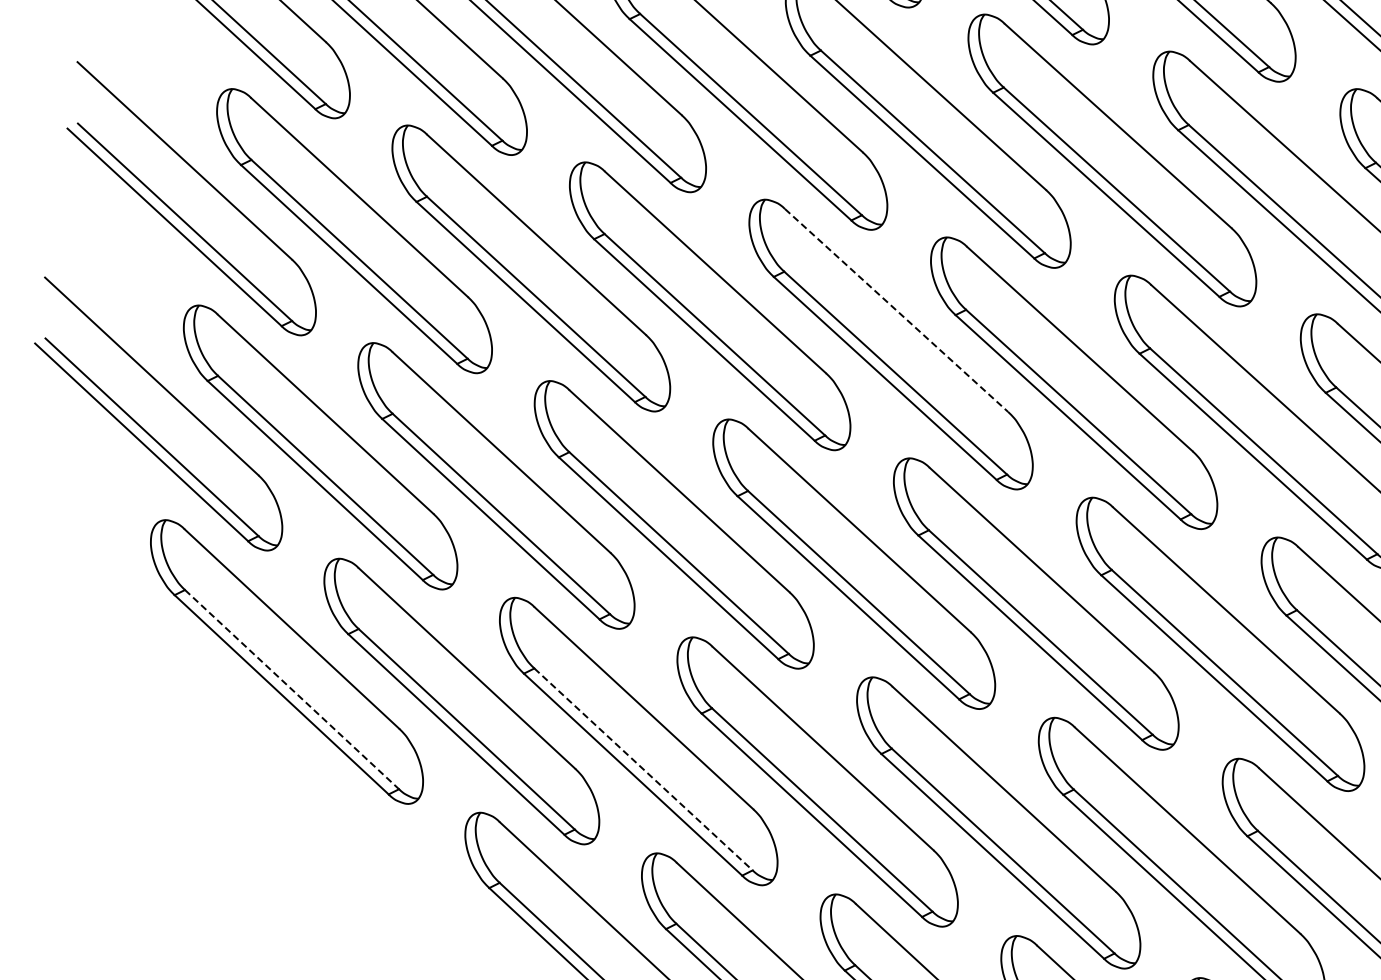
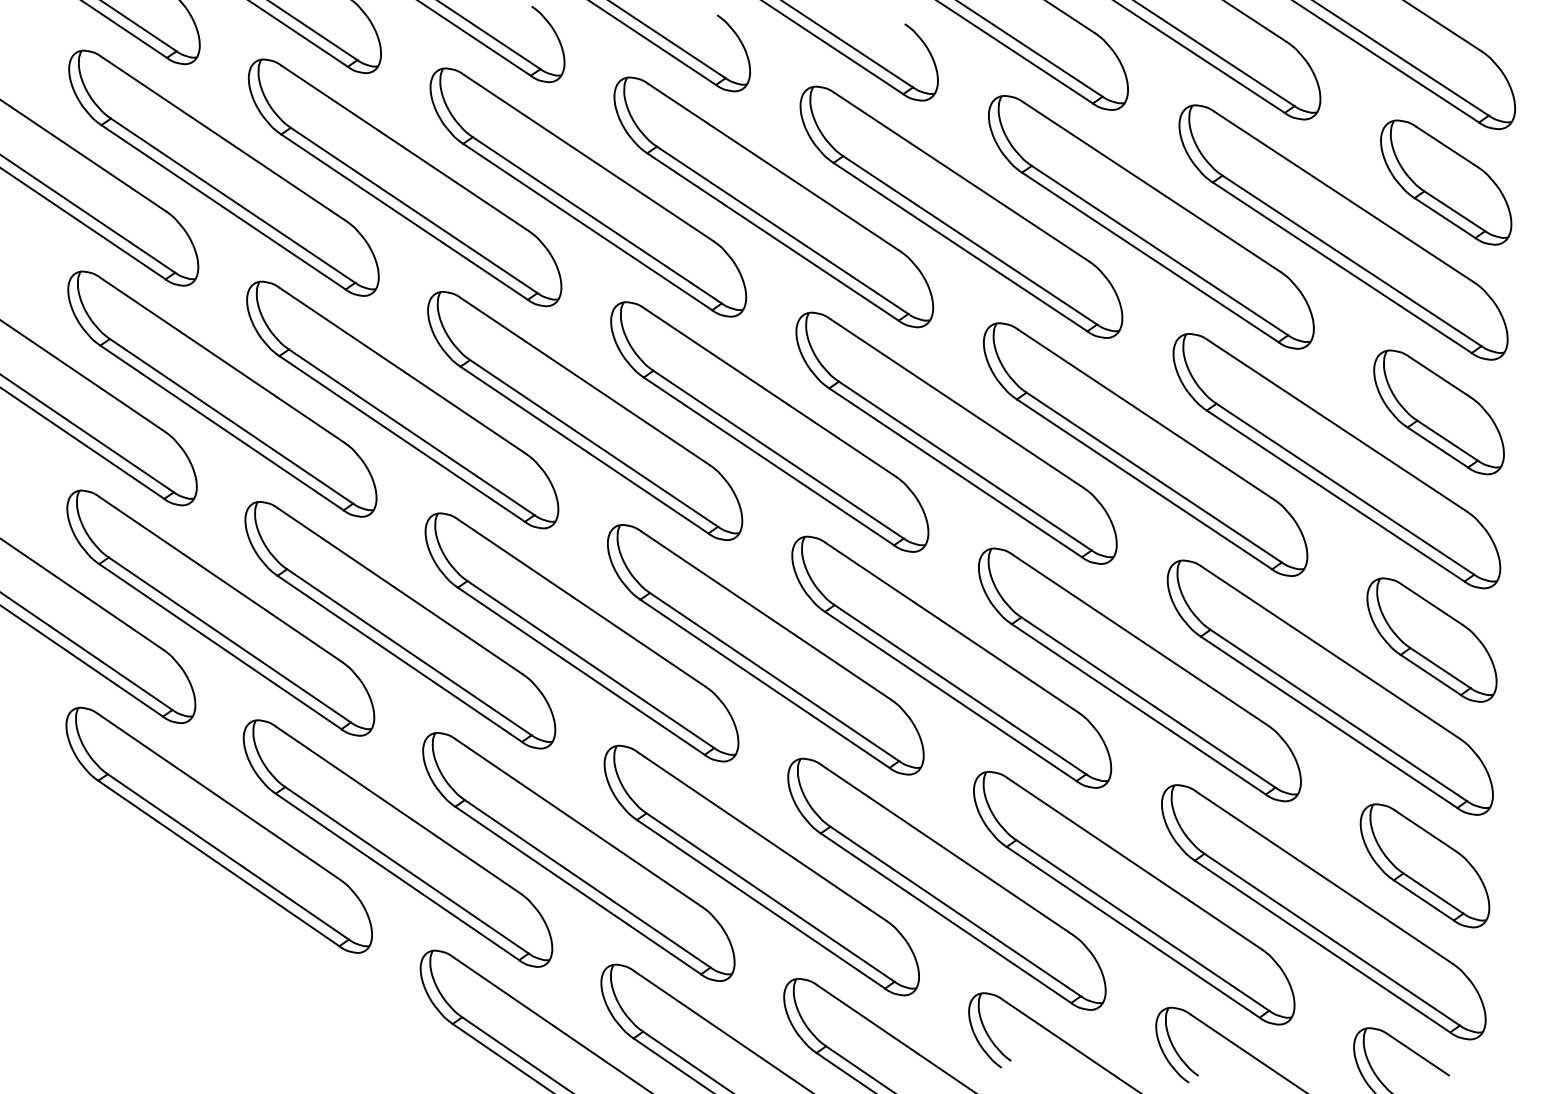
line: (896, 310) -> (770, 392), dashed -> solid
line: (292, 690) -> (228, 857), dashed -> solid
line: (643, 769) -> (587, 883), dashed -> solid

